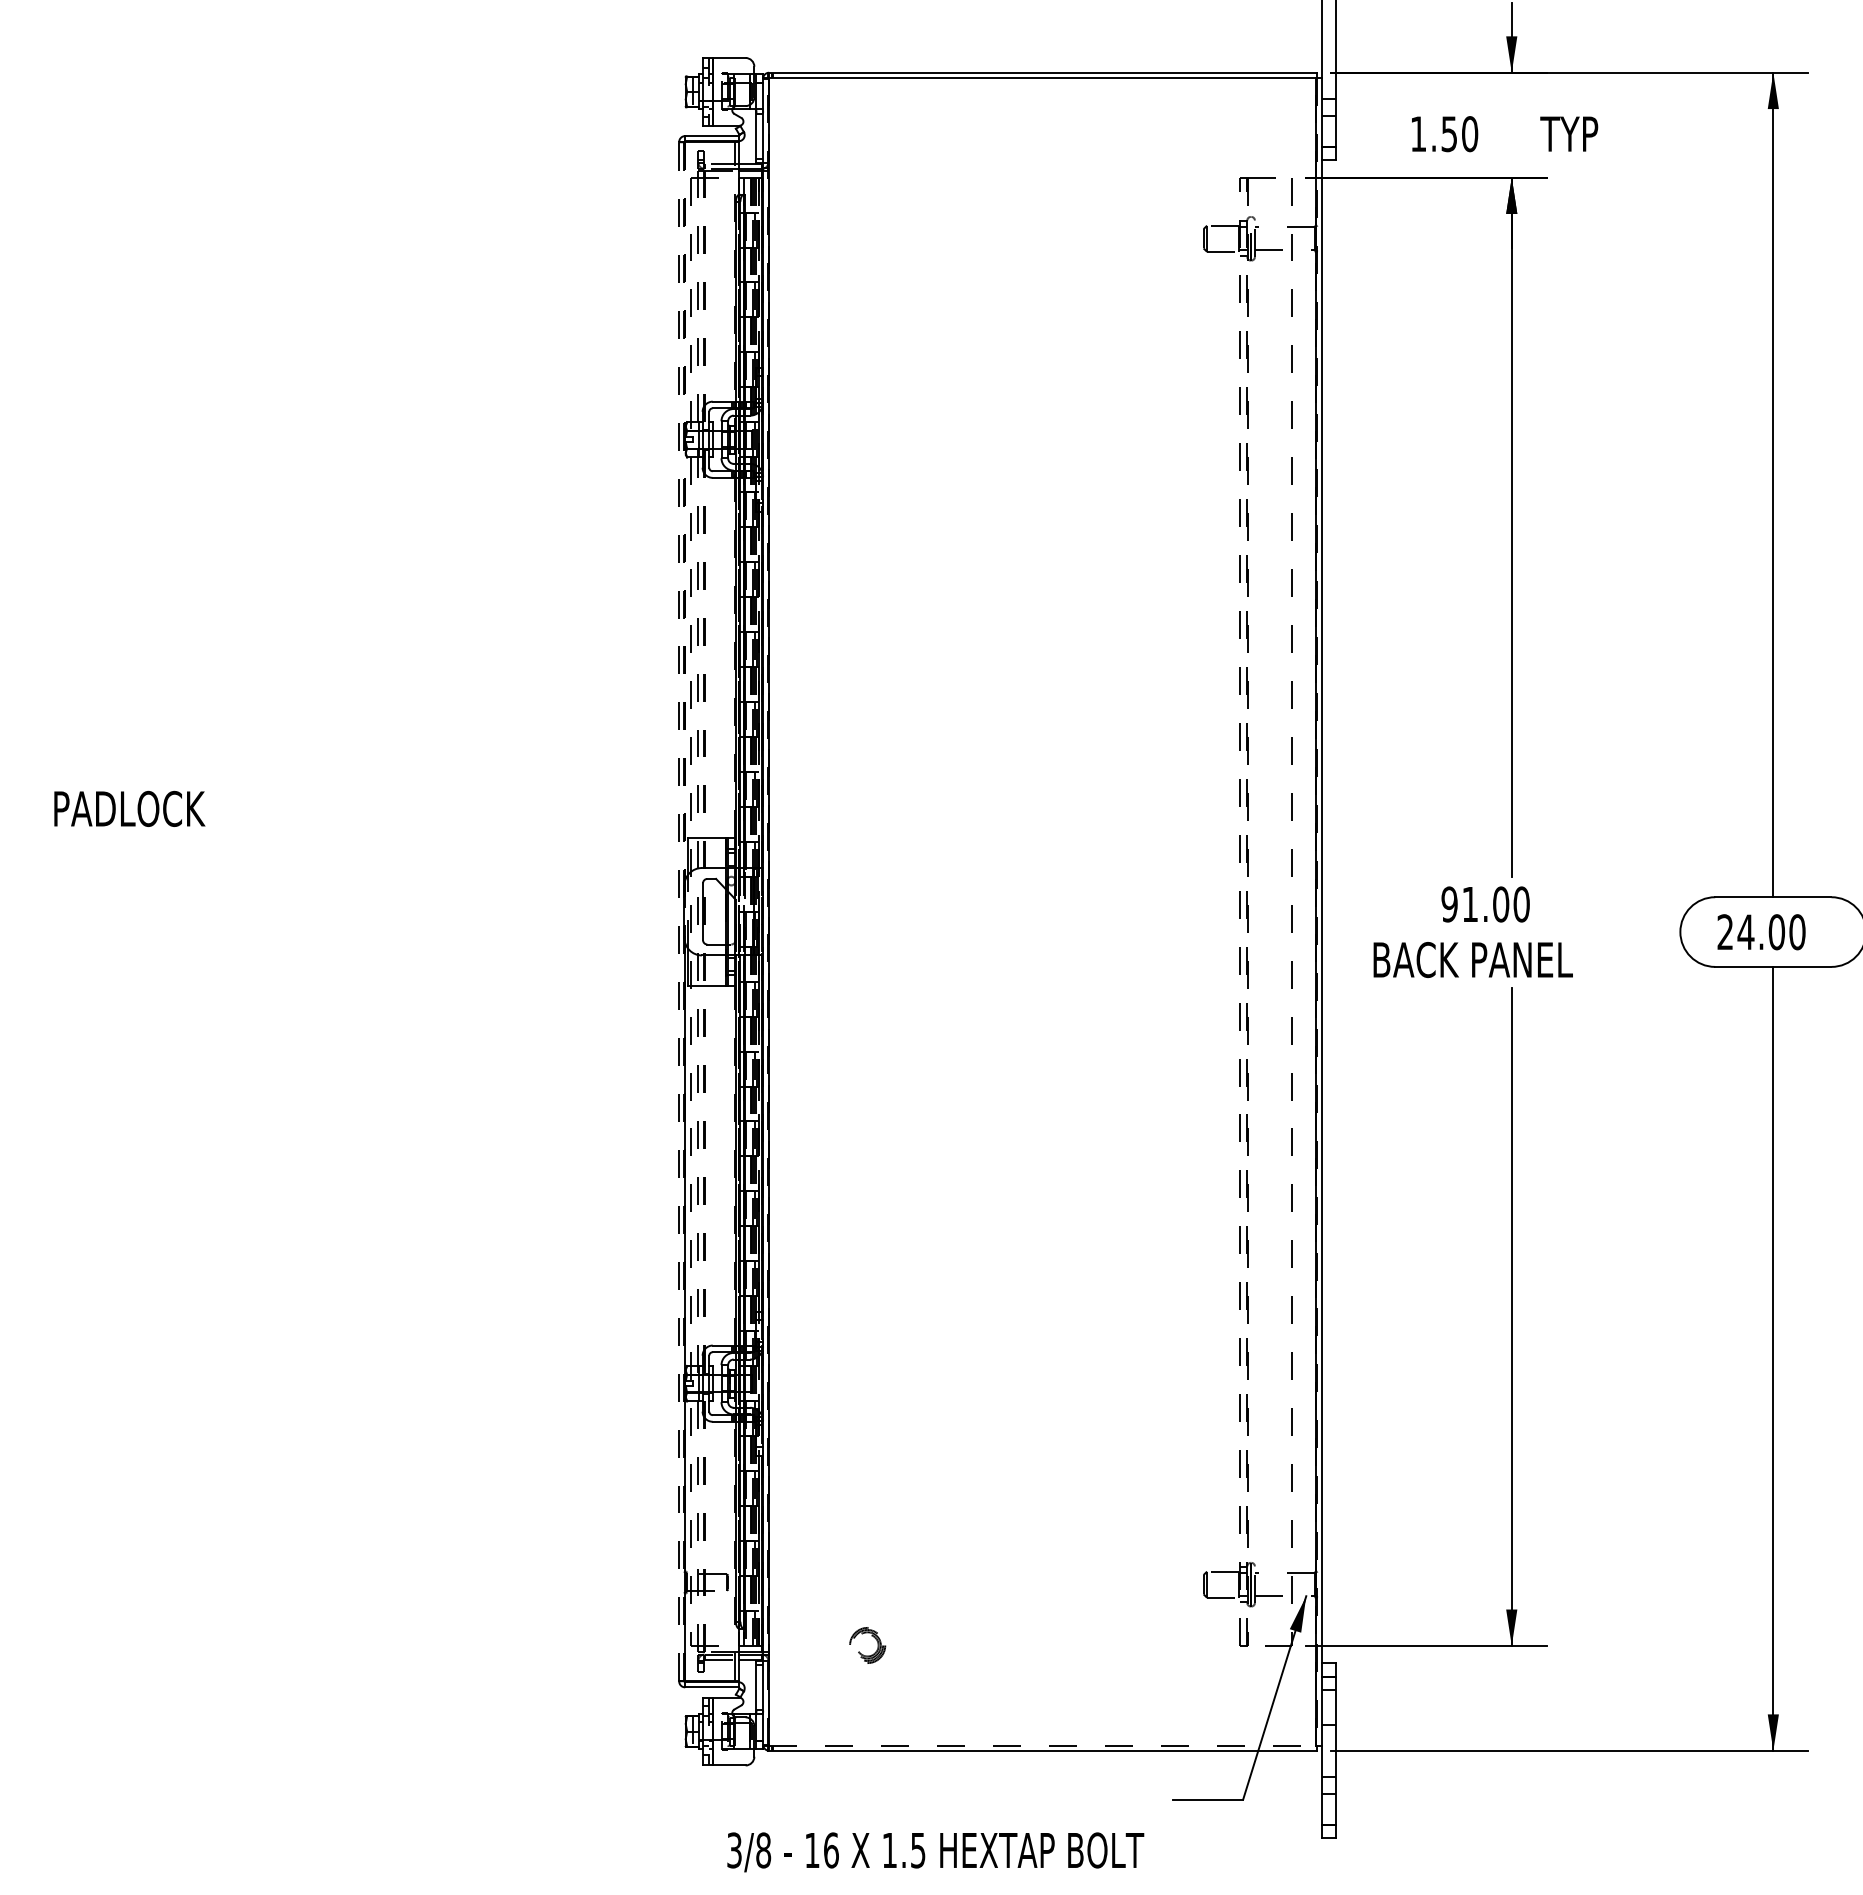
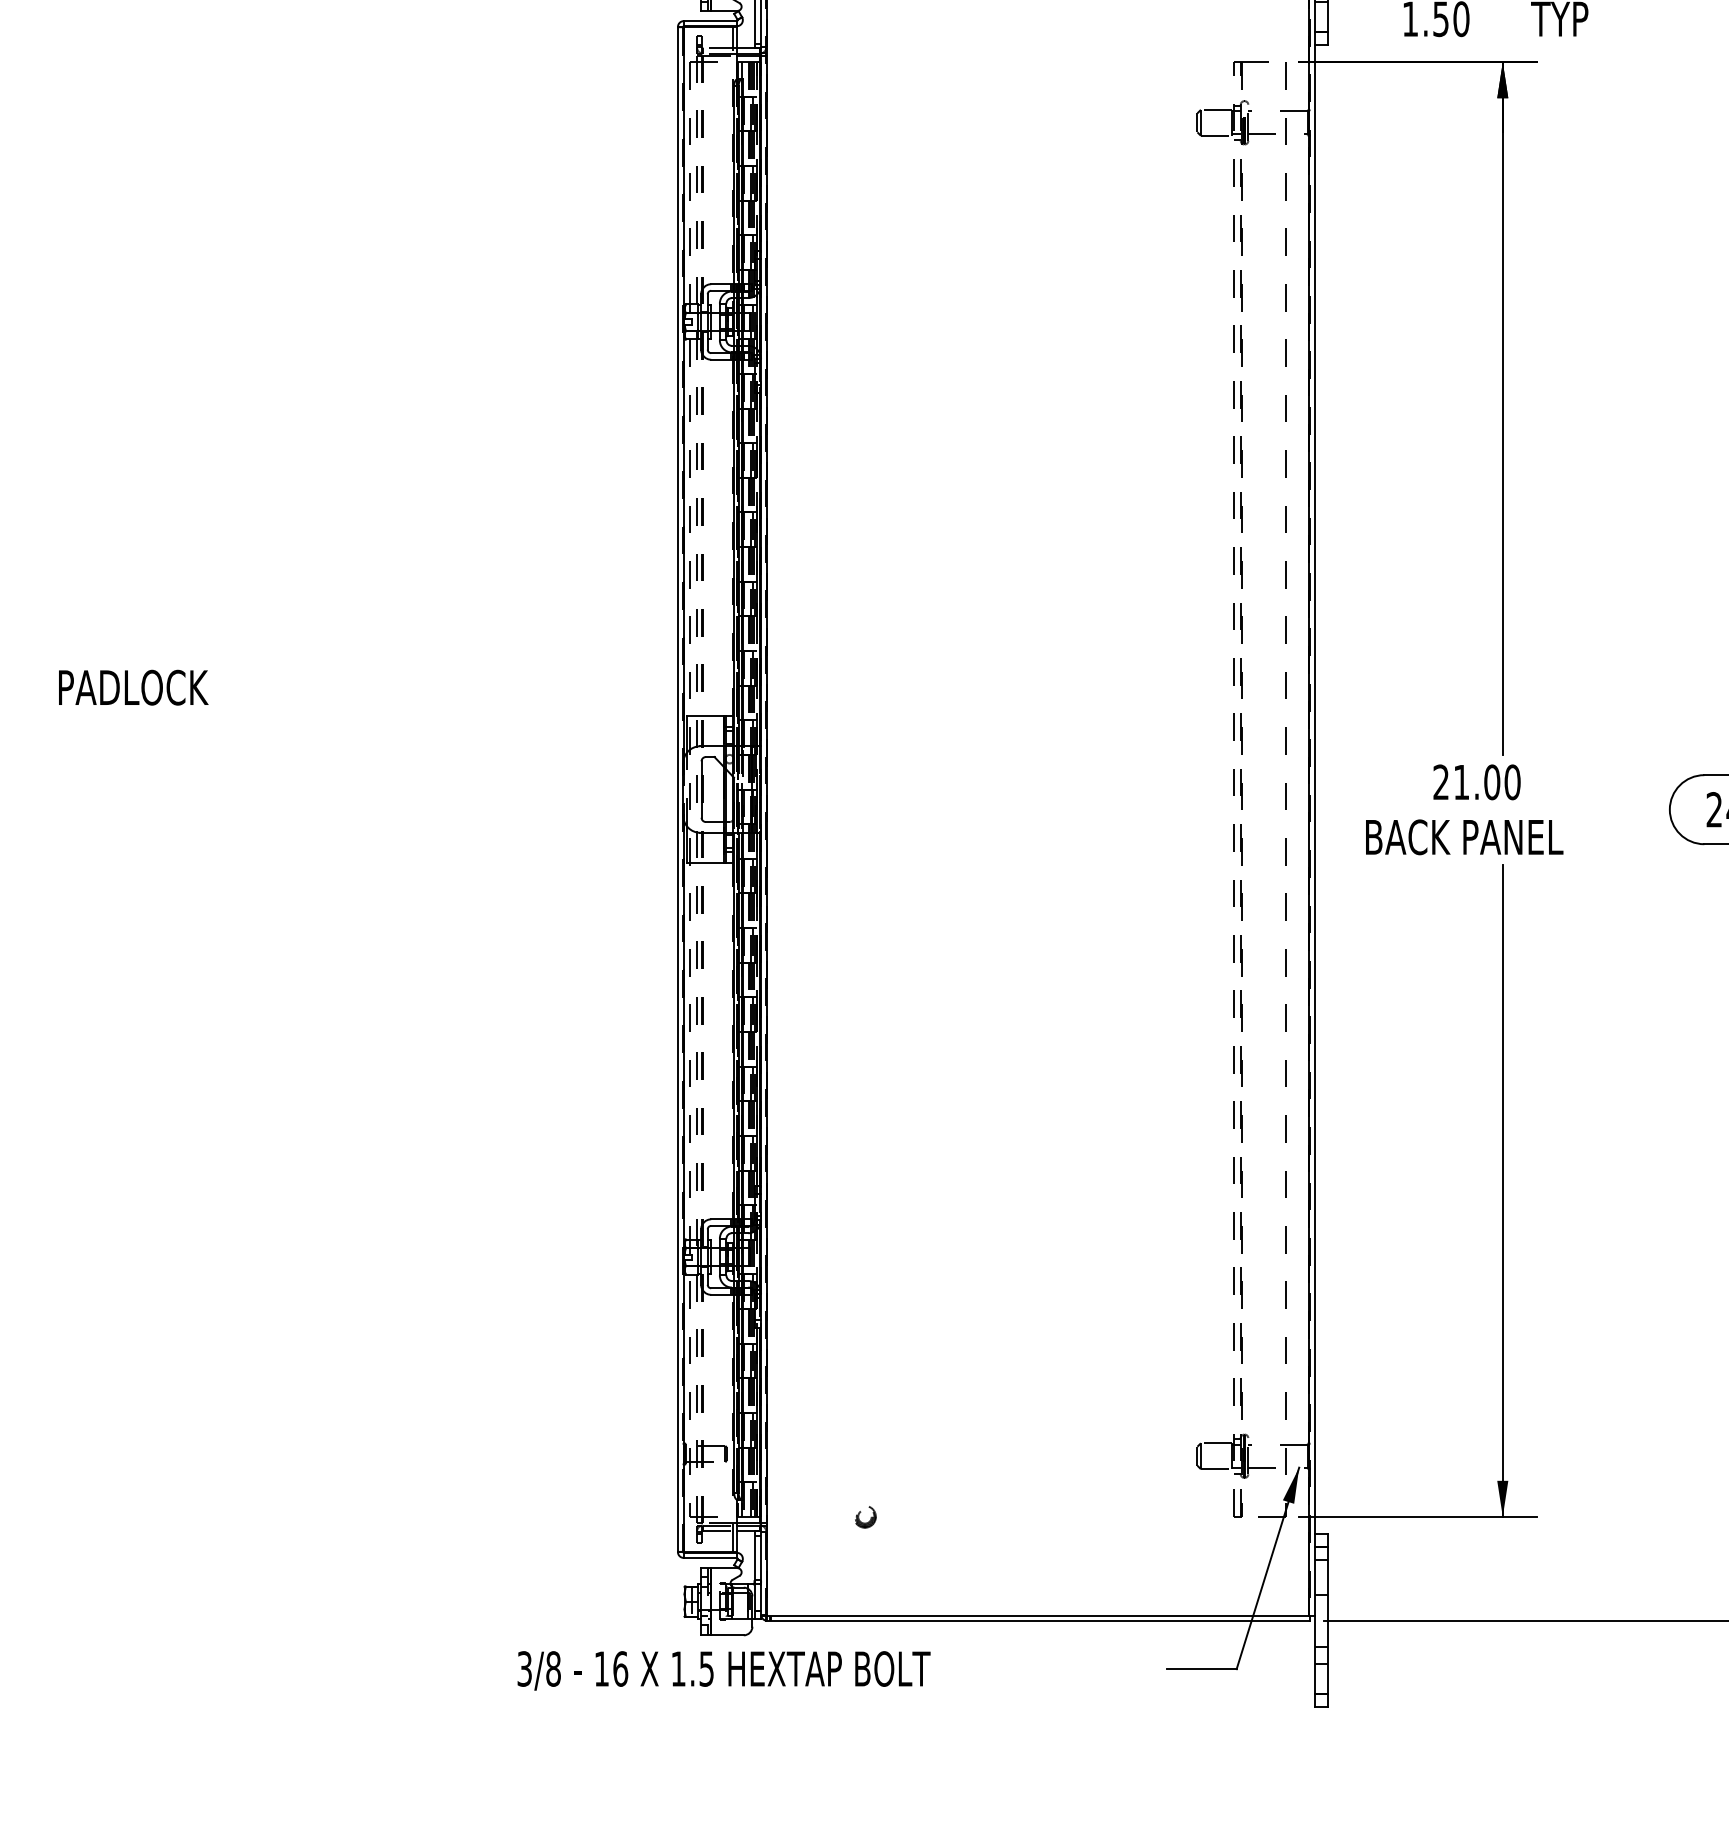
line: (685, 511) -> (684, 393), dashed -> solid
text: (1449, 904) -> (1441, 782), 91.00 -> 21.00
line: (679, 911) -> (678, 789), dashed -> solid
part: (868, 1646) -> (865, 1517), size x0.62
line: (1042, 1745) -> (1037, 1615), dashed -> solid
text: (935, 1852) -> (723, 1671), moved

